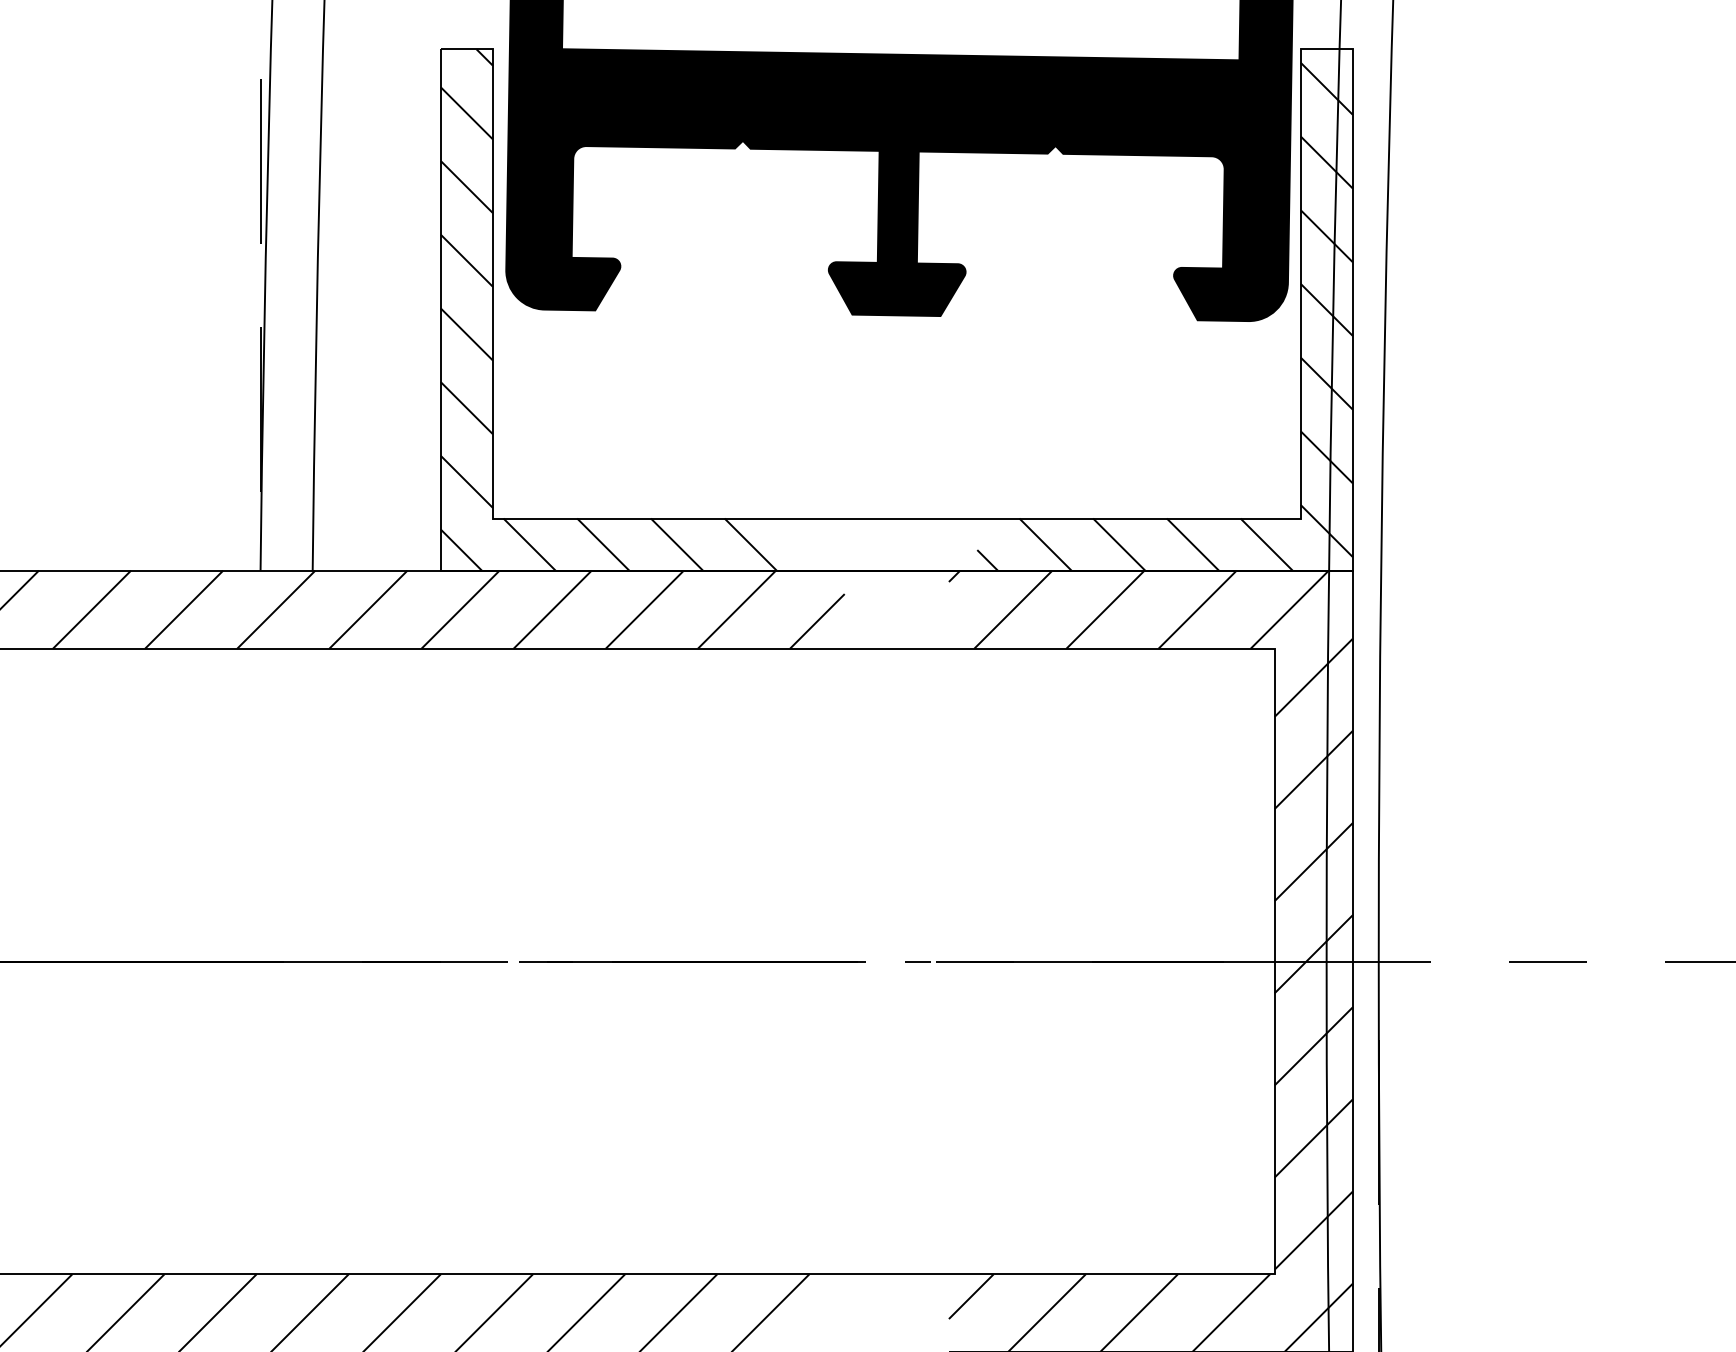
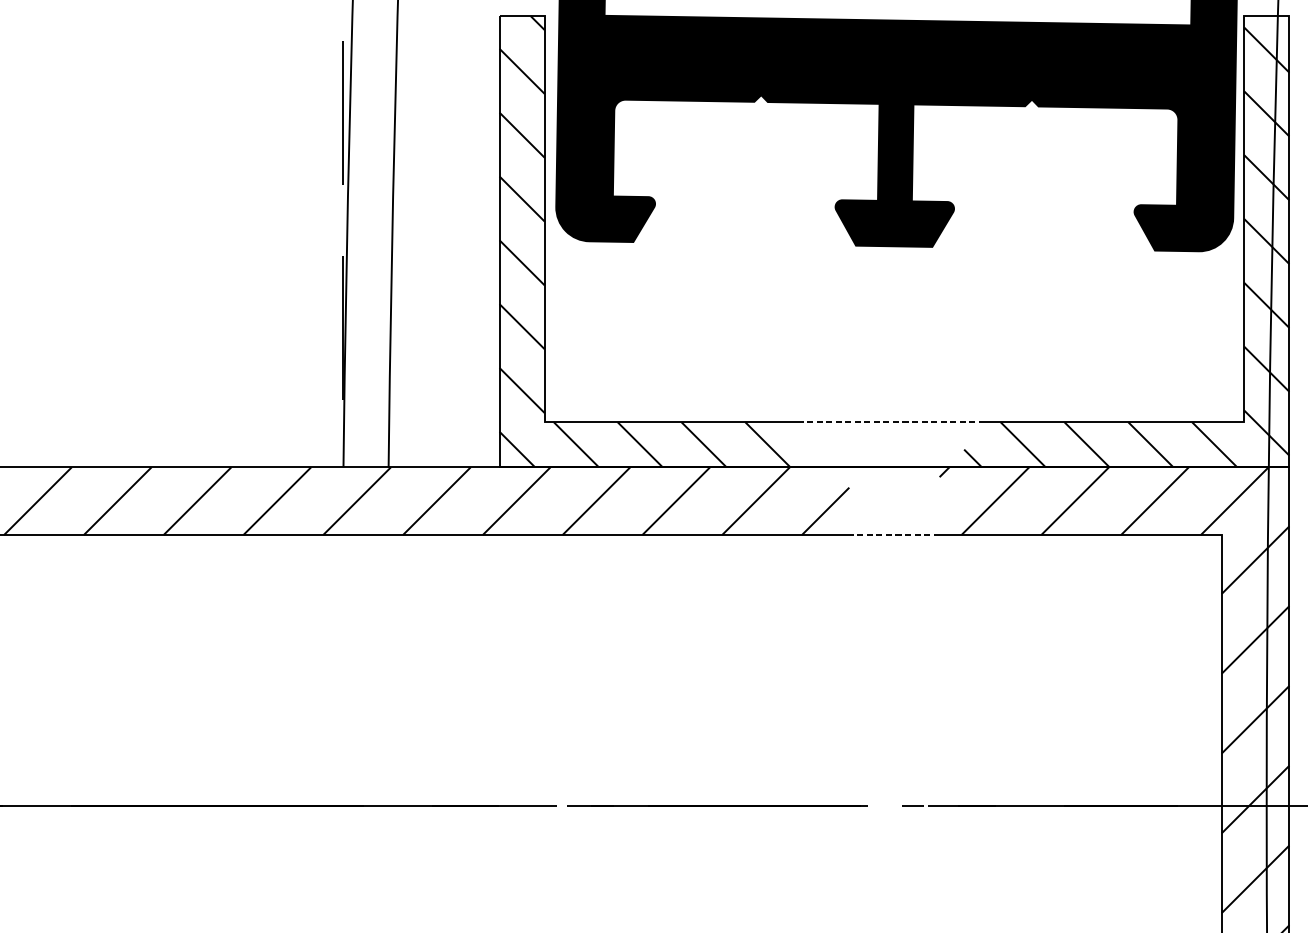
line: (896, 518) -> (894, 422), solid -> dashed
line: (896, 648) -> (894, 534), solid -> dashed

